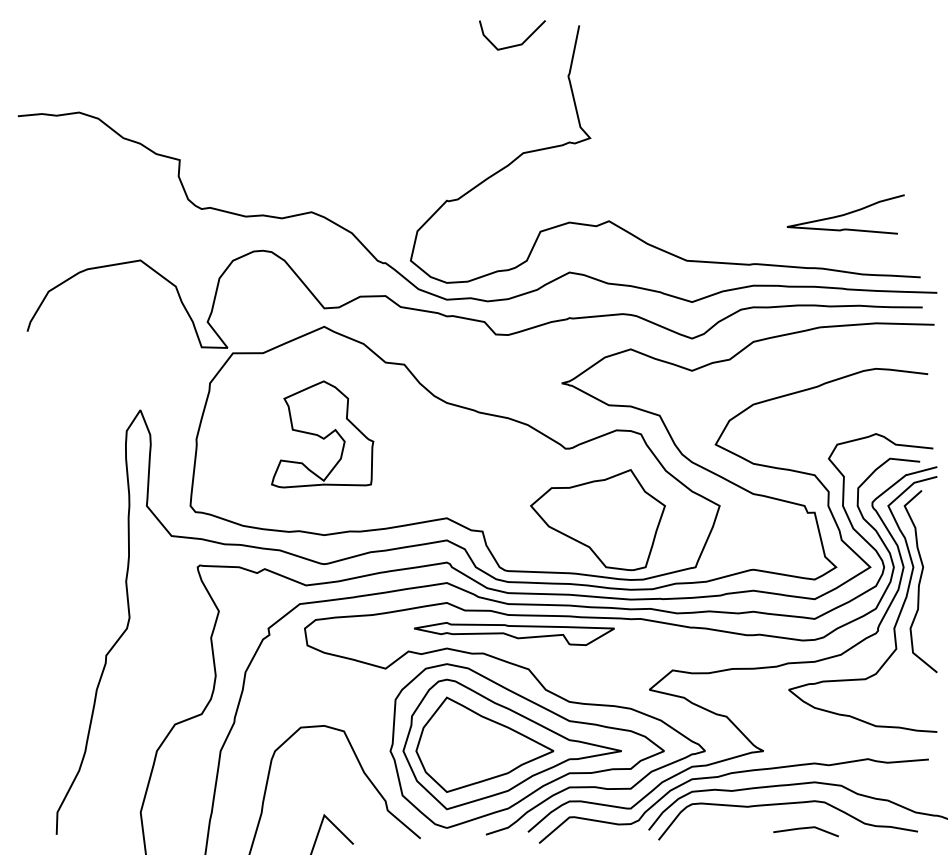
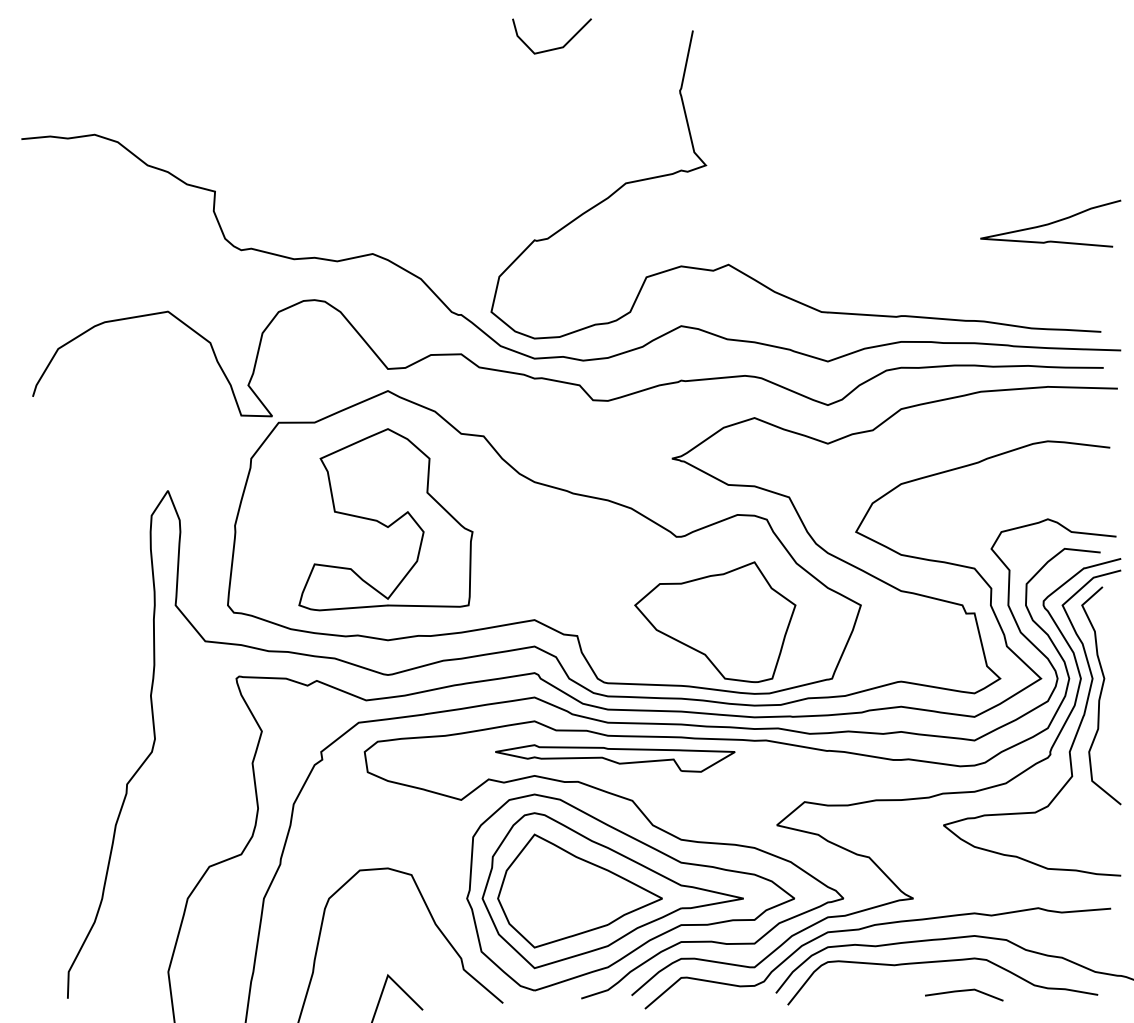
line: (512, 45) -> (552, 48), moved
curve: (845, 214) -> (1050, 223), moved
part: (322, 434) -> (385, 519), size x1.43

